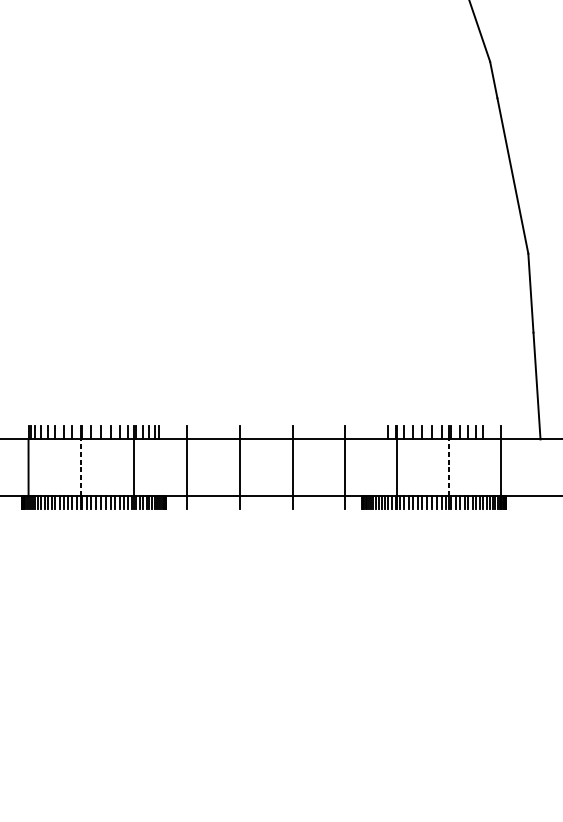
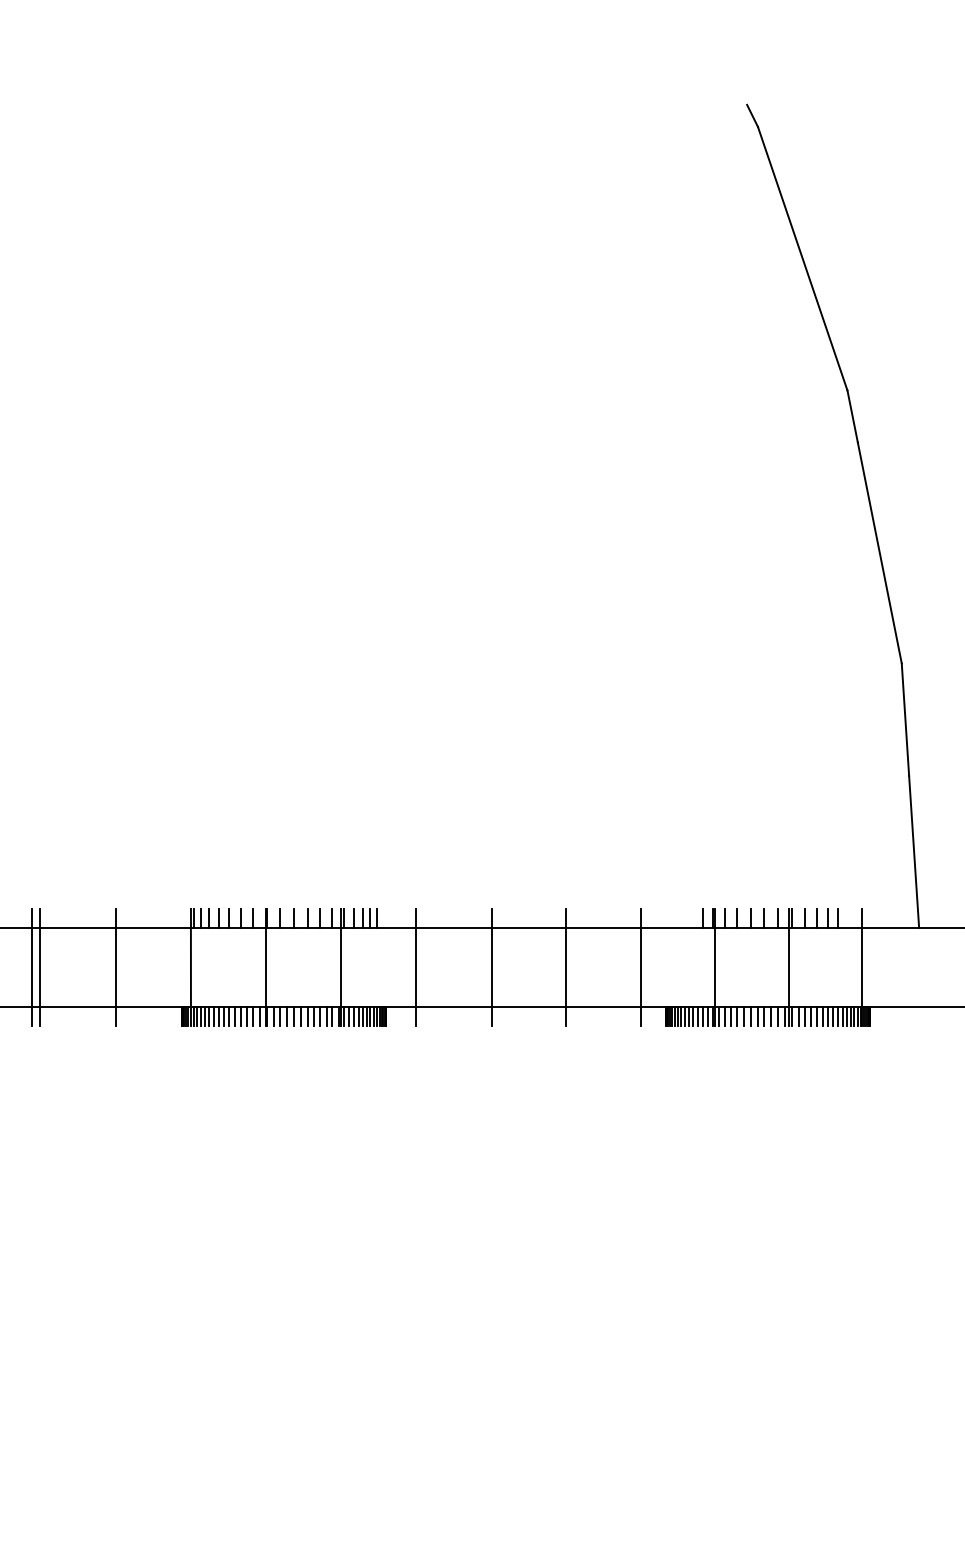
line: (81, 467) -> (266, 967), dashed -> solid
line: (449, 467) -> (789, 967), dashed -> solid

